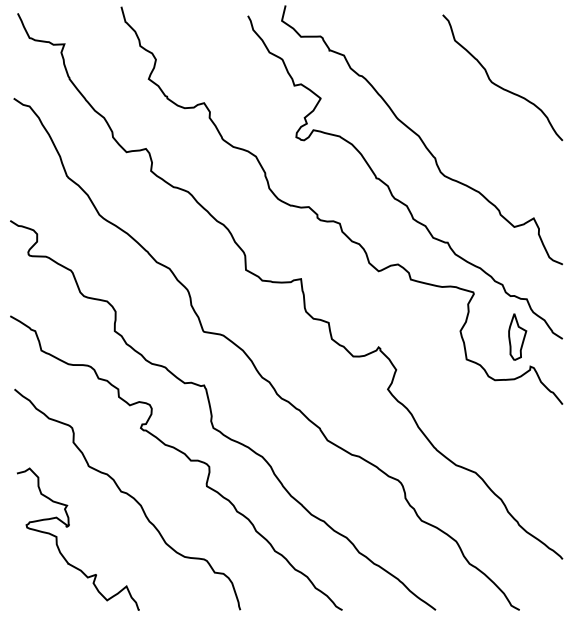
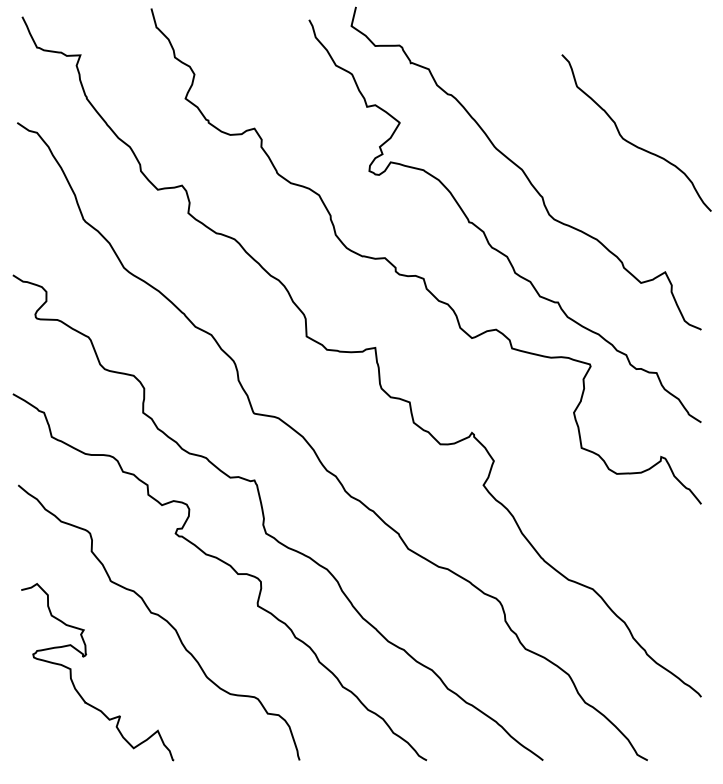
curve: (498, 85) -> (631, 142), moved
part: (517, 336) -> (644, 419), removed

